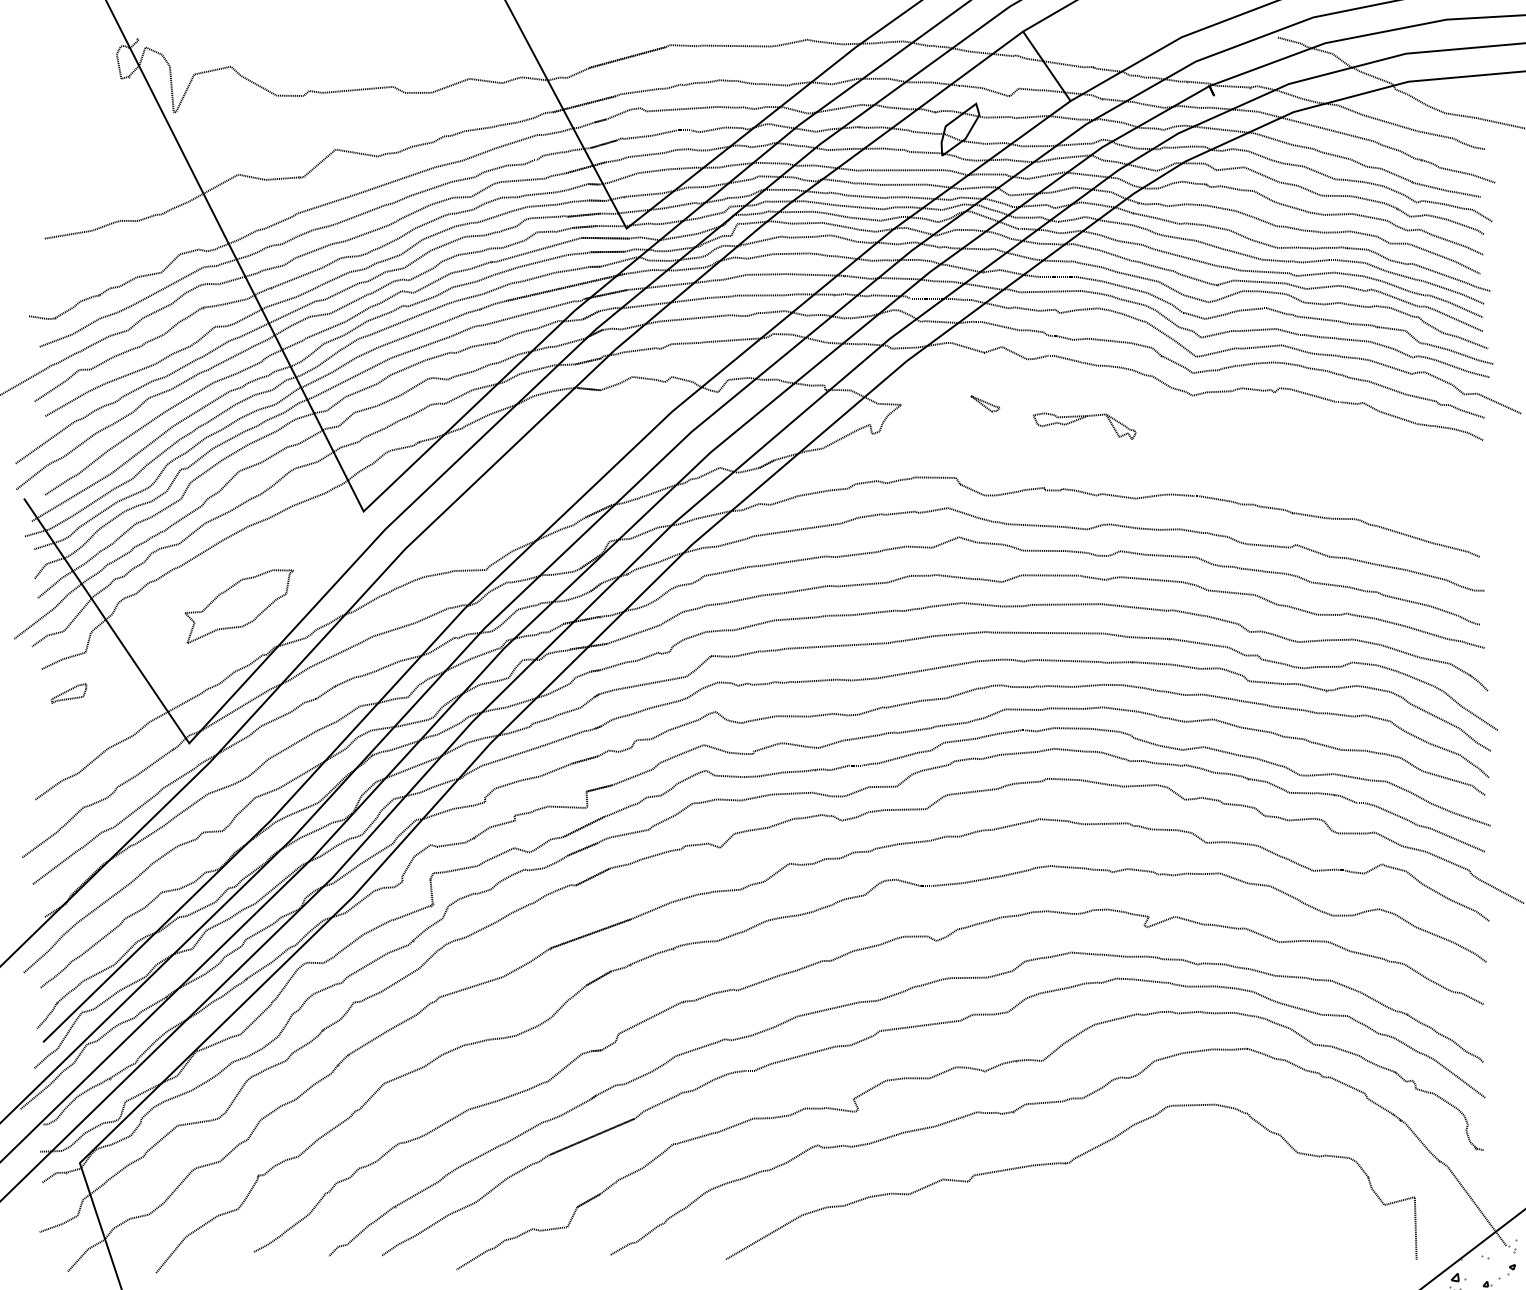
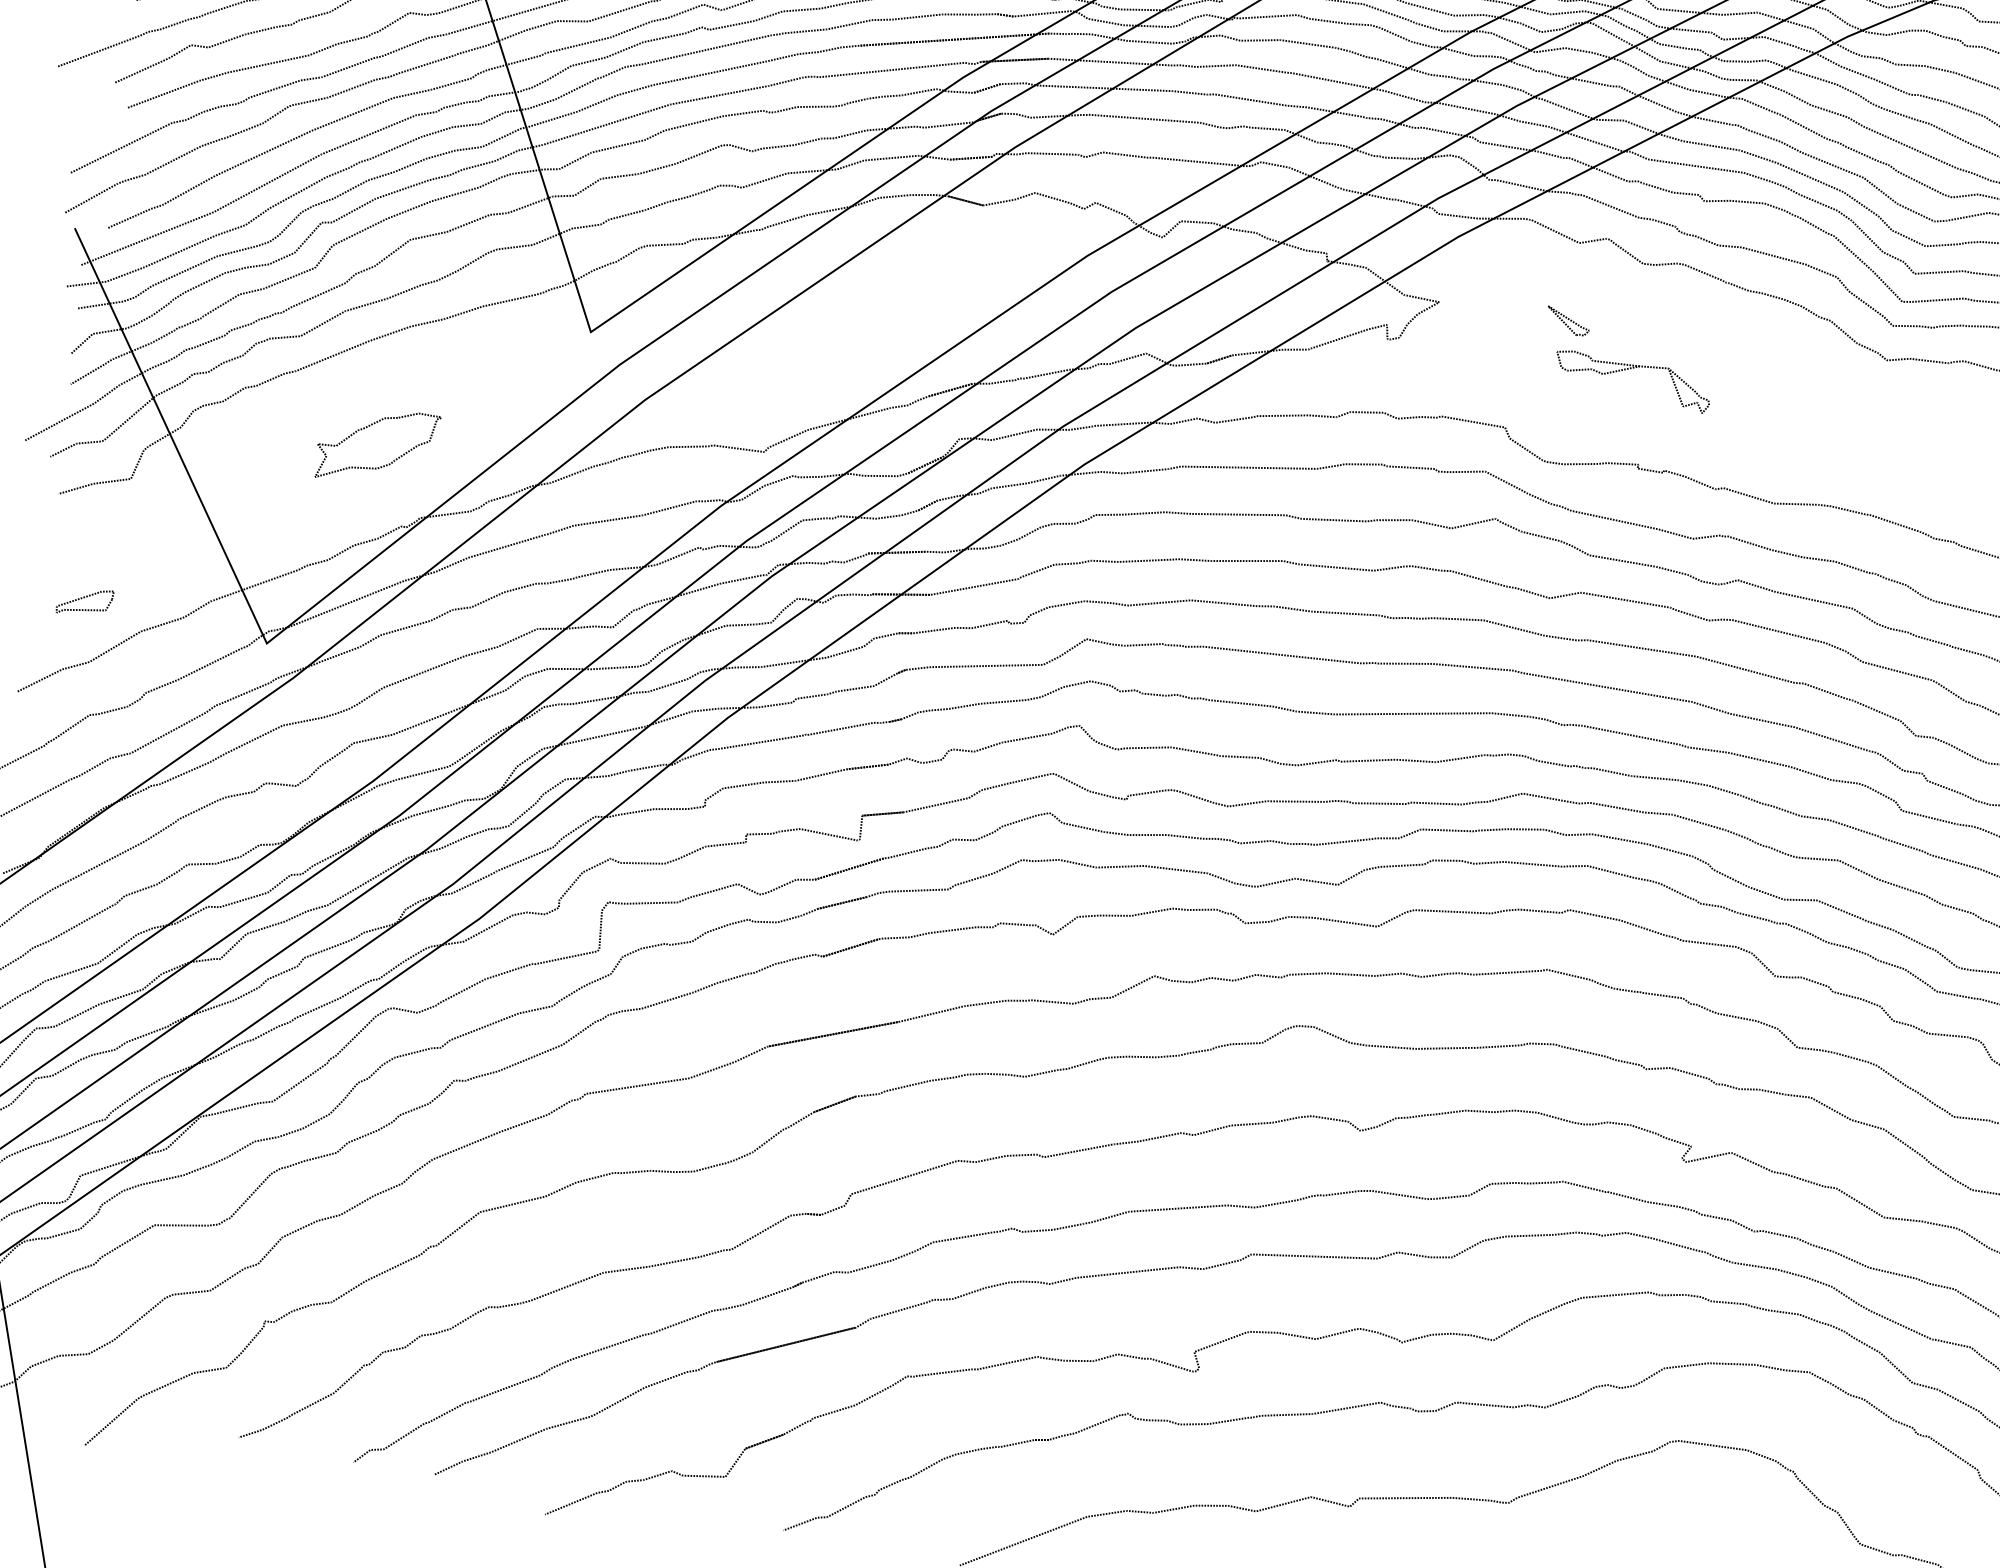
curve: (1084, 418) -> (1634, 369), moved
part: (238, 606) -> (376, 446), size x0.7
part: (68, 693) -> (84, 601), moved

